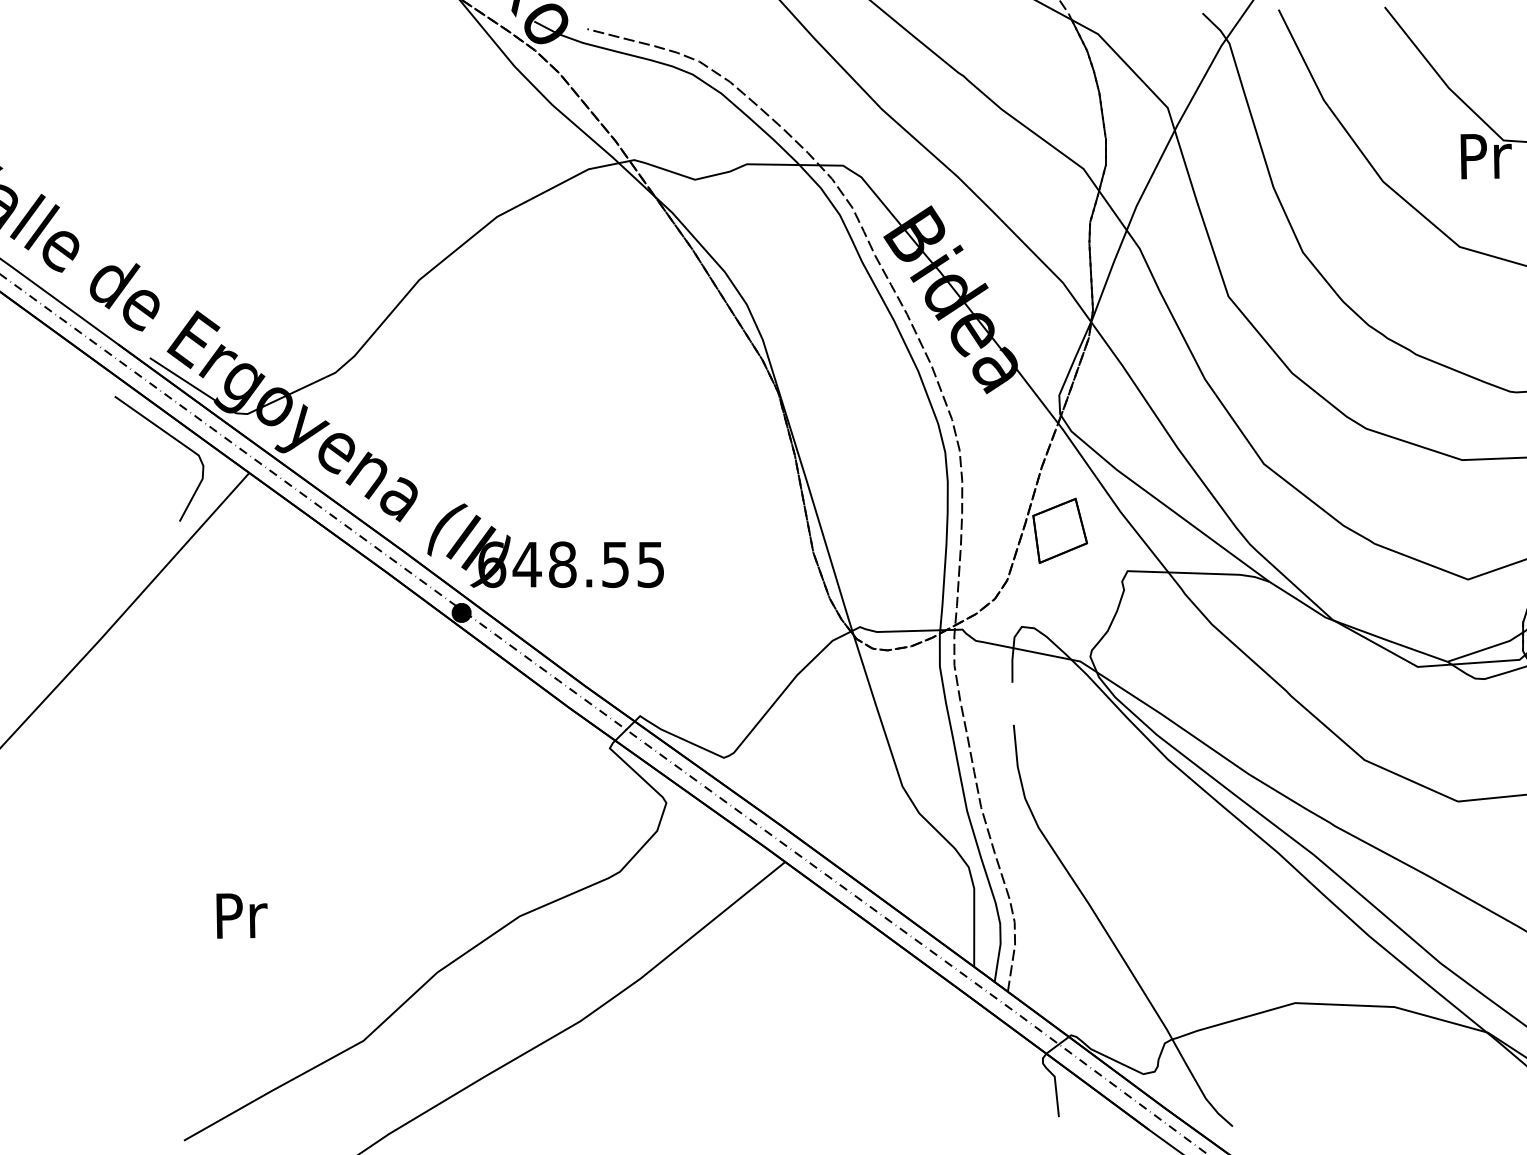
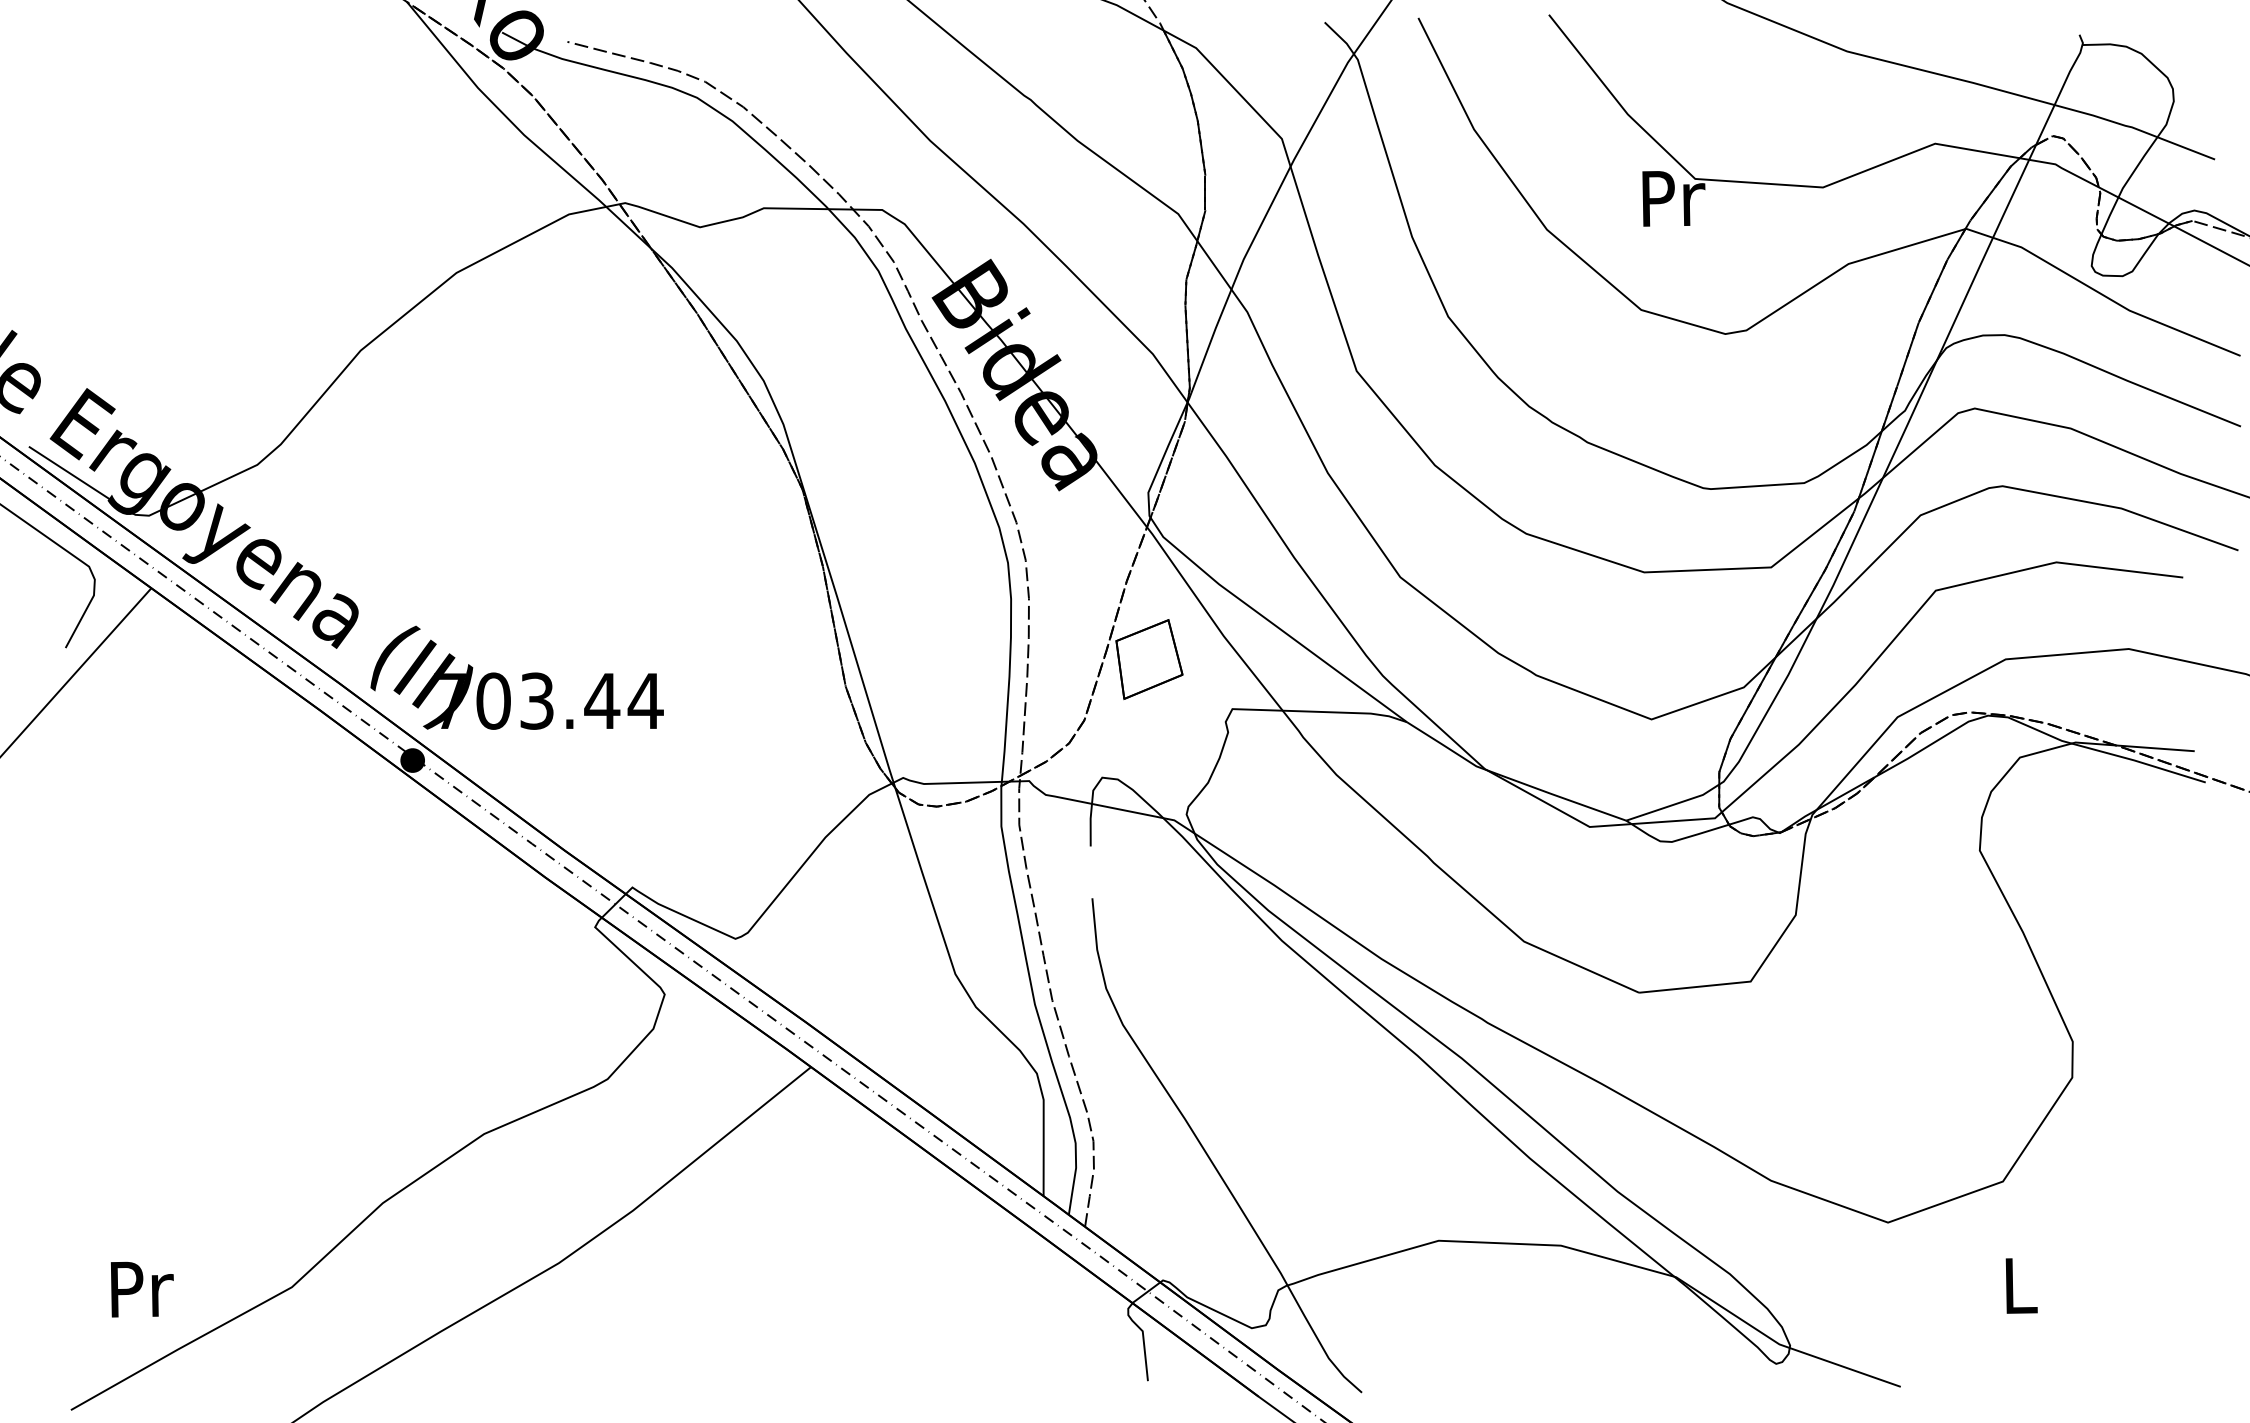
text: (571, 564) -> (548, 700), 648.55 -> 703.44
text: (242, 915) -> (142, 1289), moved

